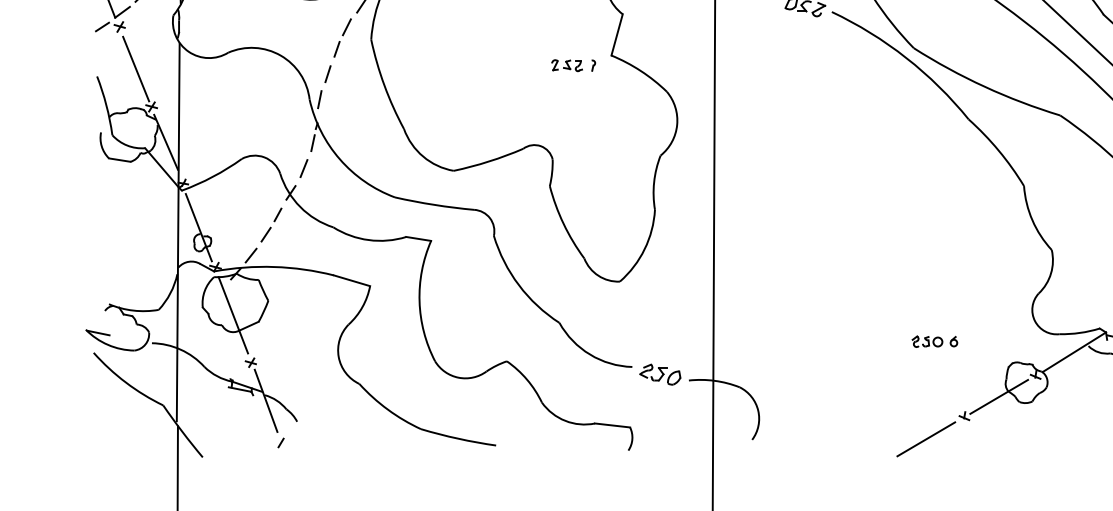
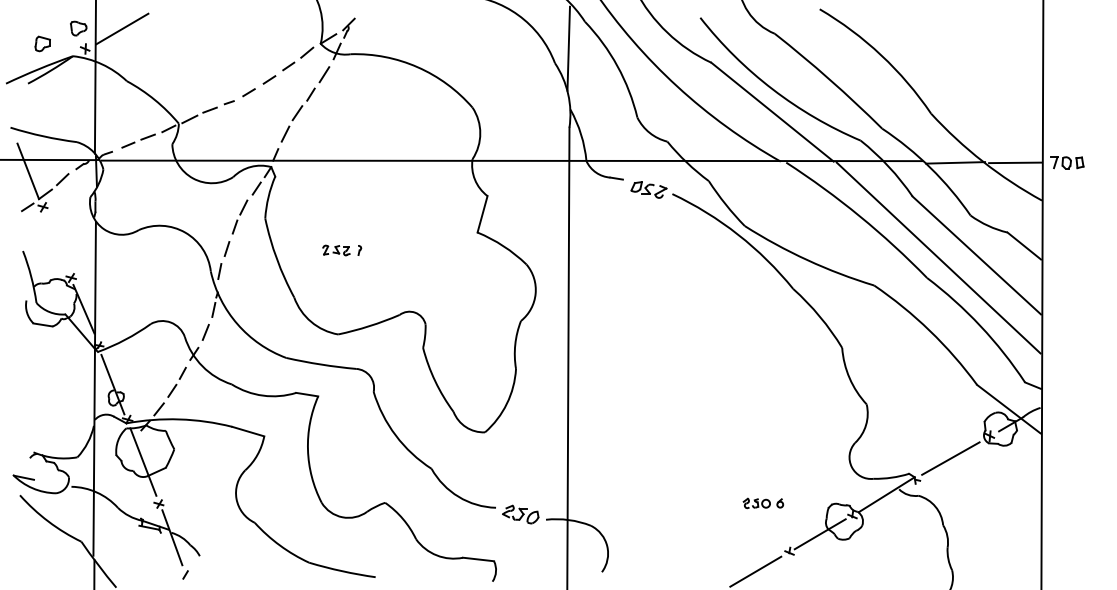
part: (574, 65) -> (342, 250), moved
line: (135, 69) -> (56, 244), removed
part: (934, 341) -> (763, 503), moved

